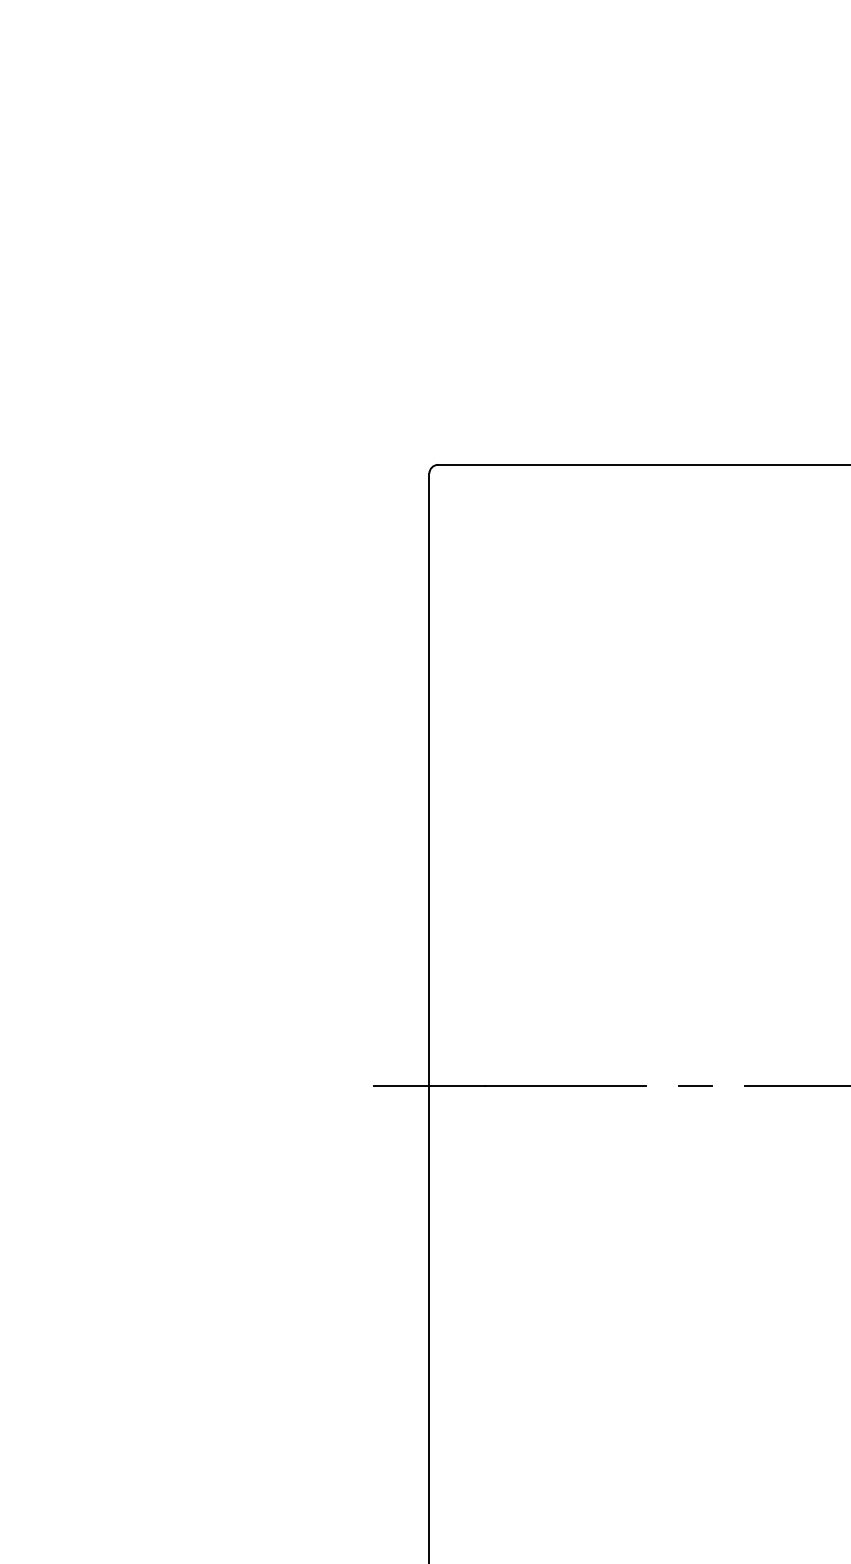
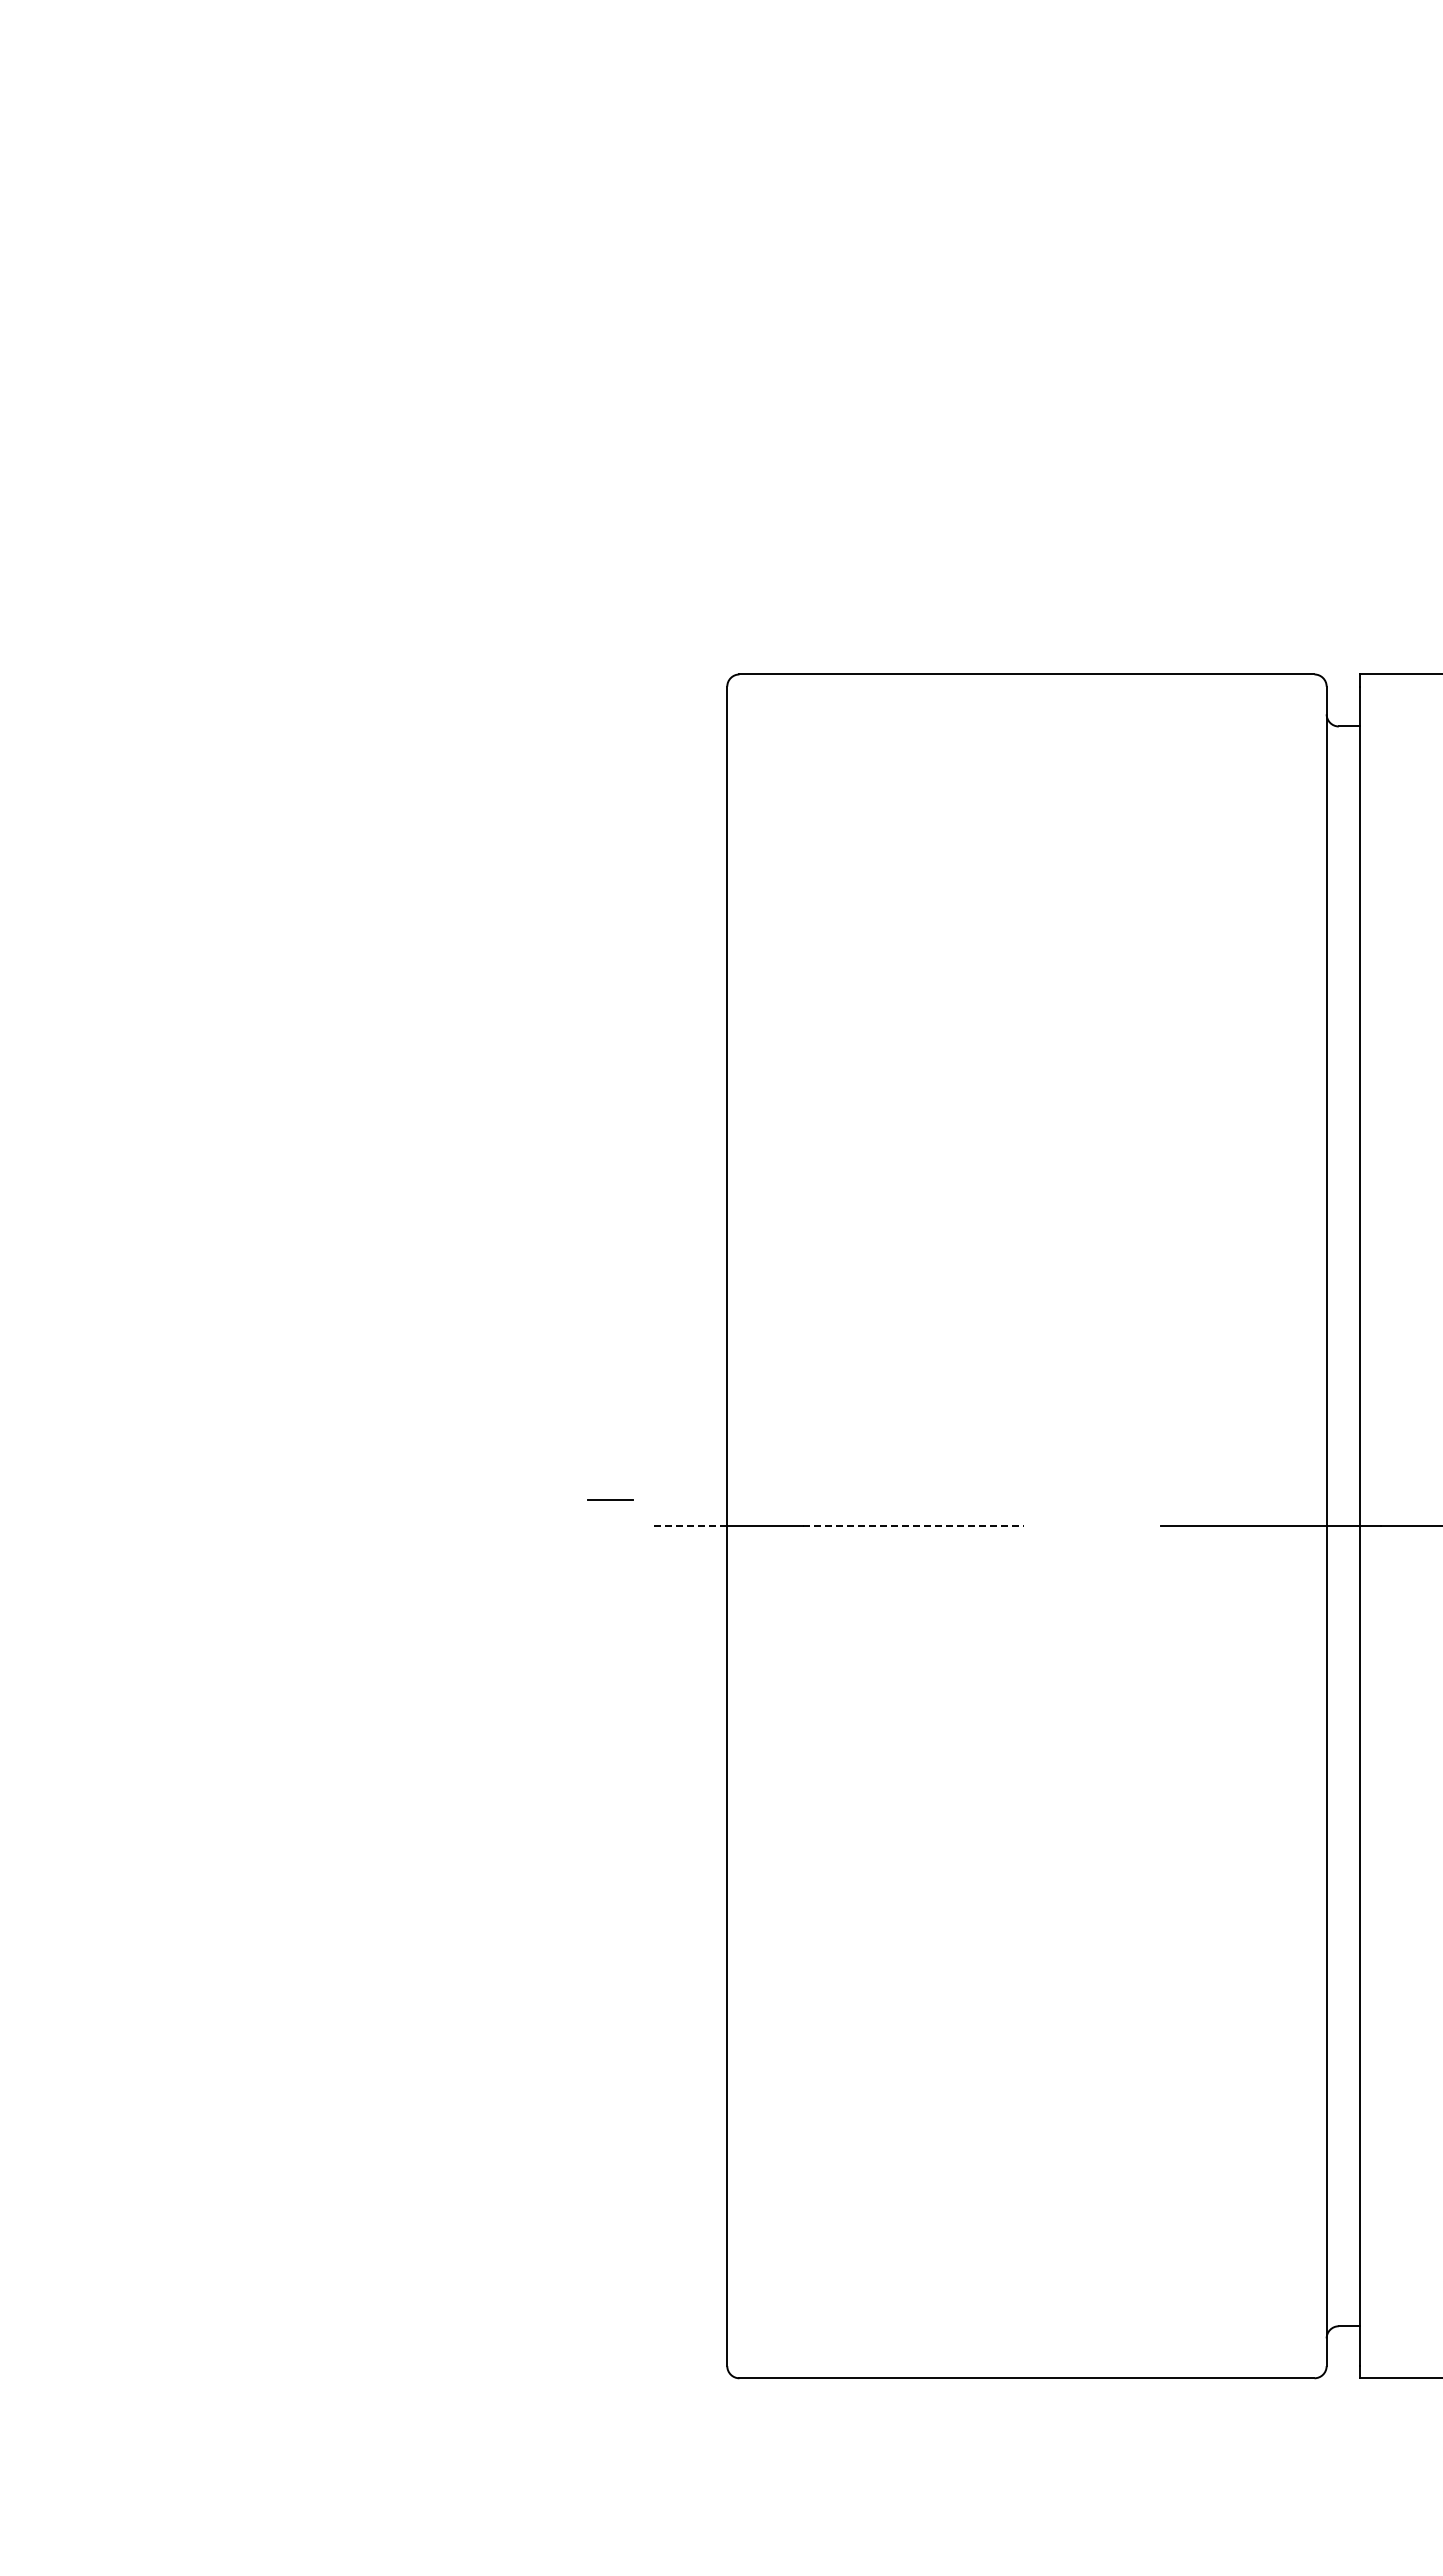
line: (401, 1085) -> (688, 1526), solid -> dashed
line: (565, 1085) -> (914, 1526), solid -> dashed
line: (695, 1085) -> (610, 1499), moved

